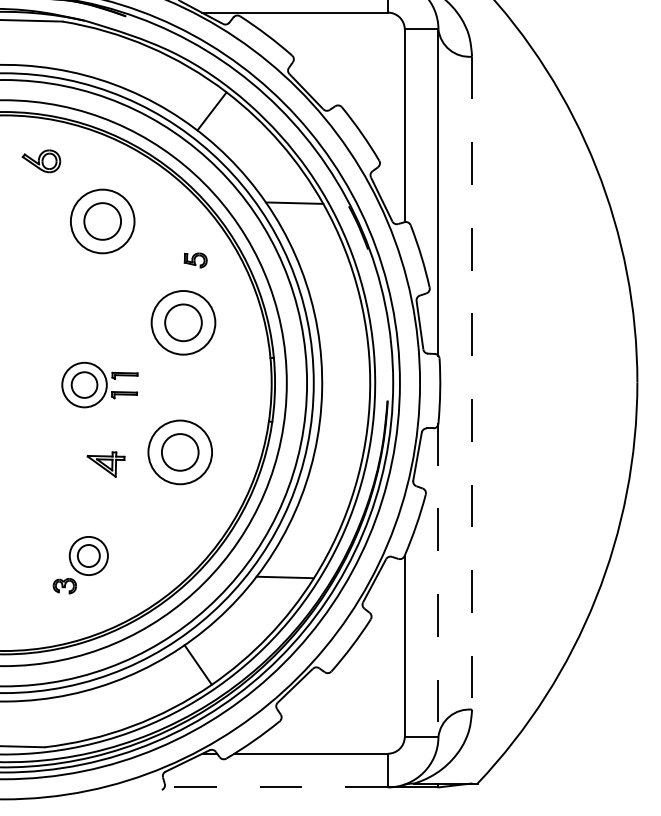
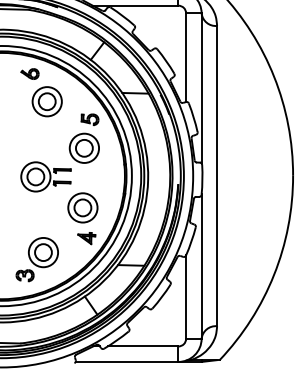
part: (40, 160) -> (29, 73), moved
part: (194, 260) -> (89, 119), size x1.67
part: (98, 384) -> (45, 176), size x1.43
line: (472, 384) -> (217, 176), dashed -> solid
part: (105, 464) -> (86, 238), moved
part: (79, 564) -> (36, 259), size x1.67
line: (438, 581) -> (201, 267), dashed -> solid
line: (275, 786) -> (126, 361), dashed -> solid

